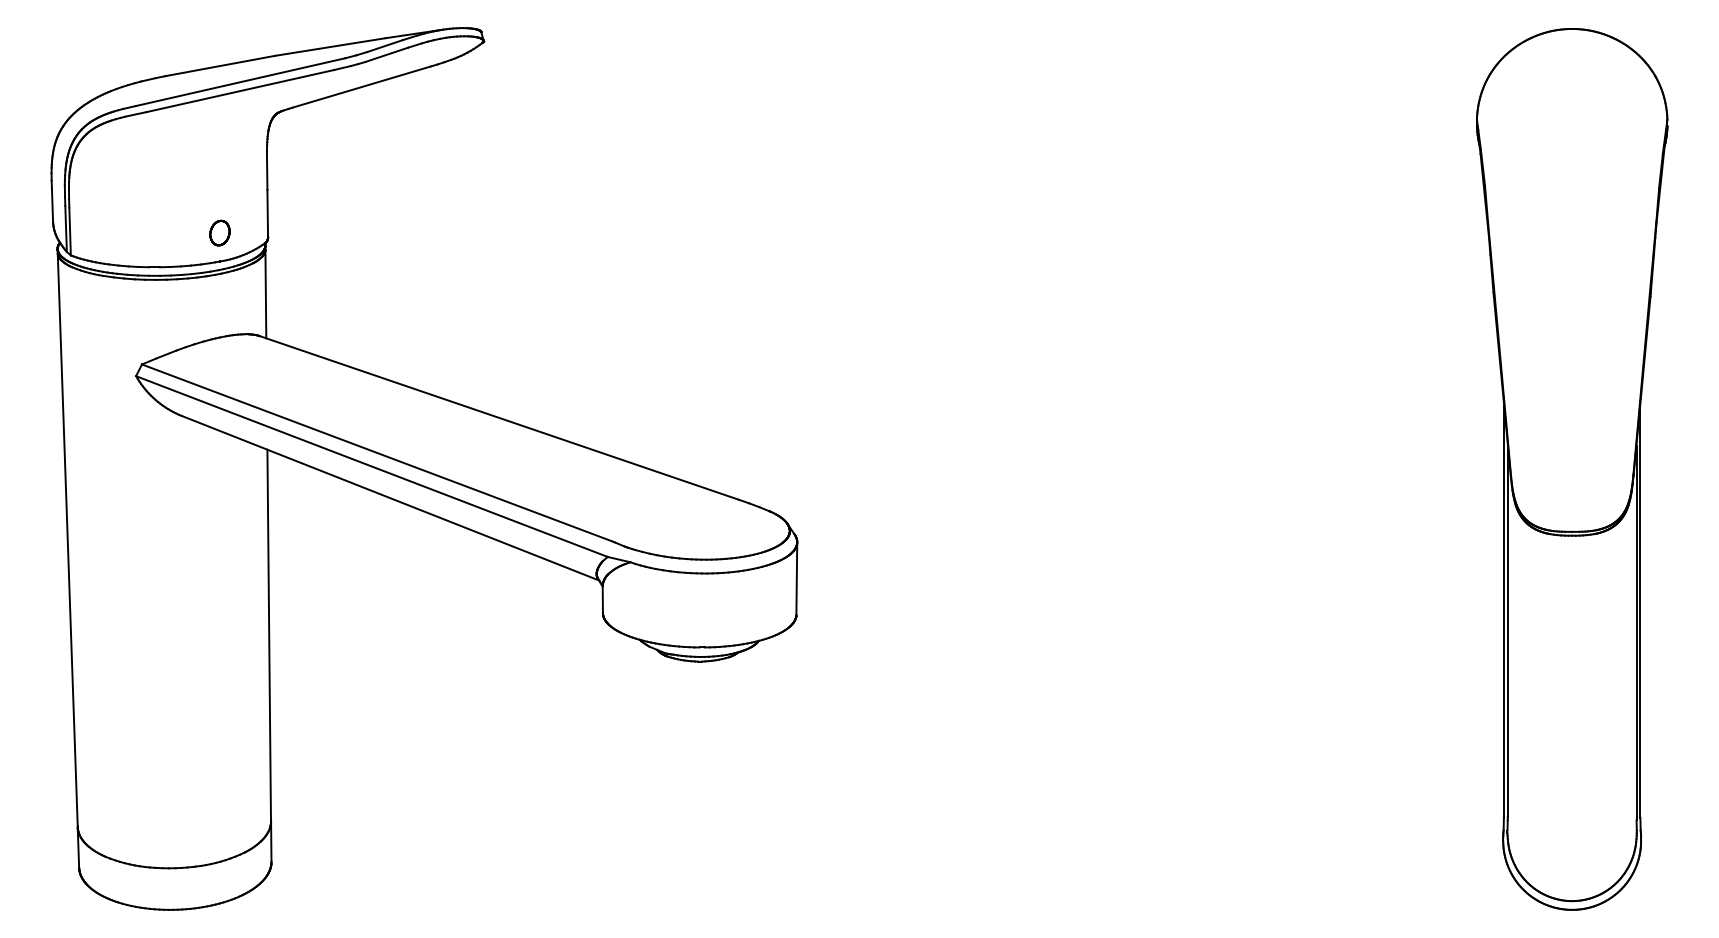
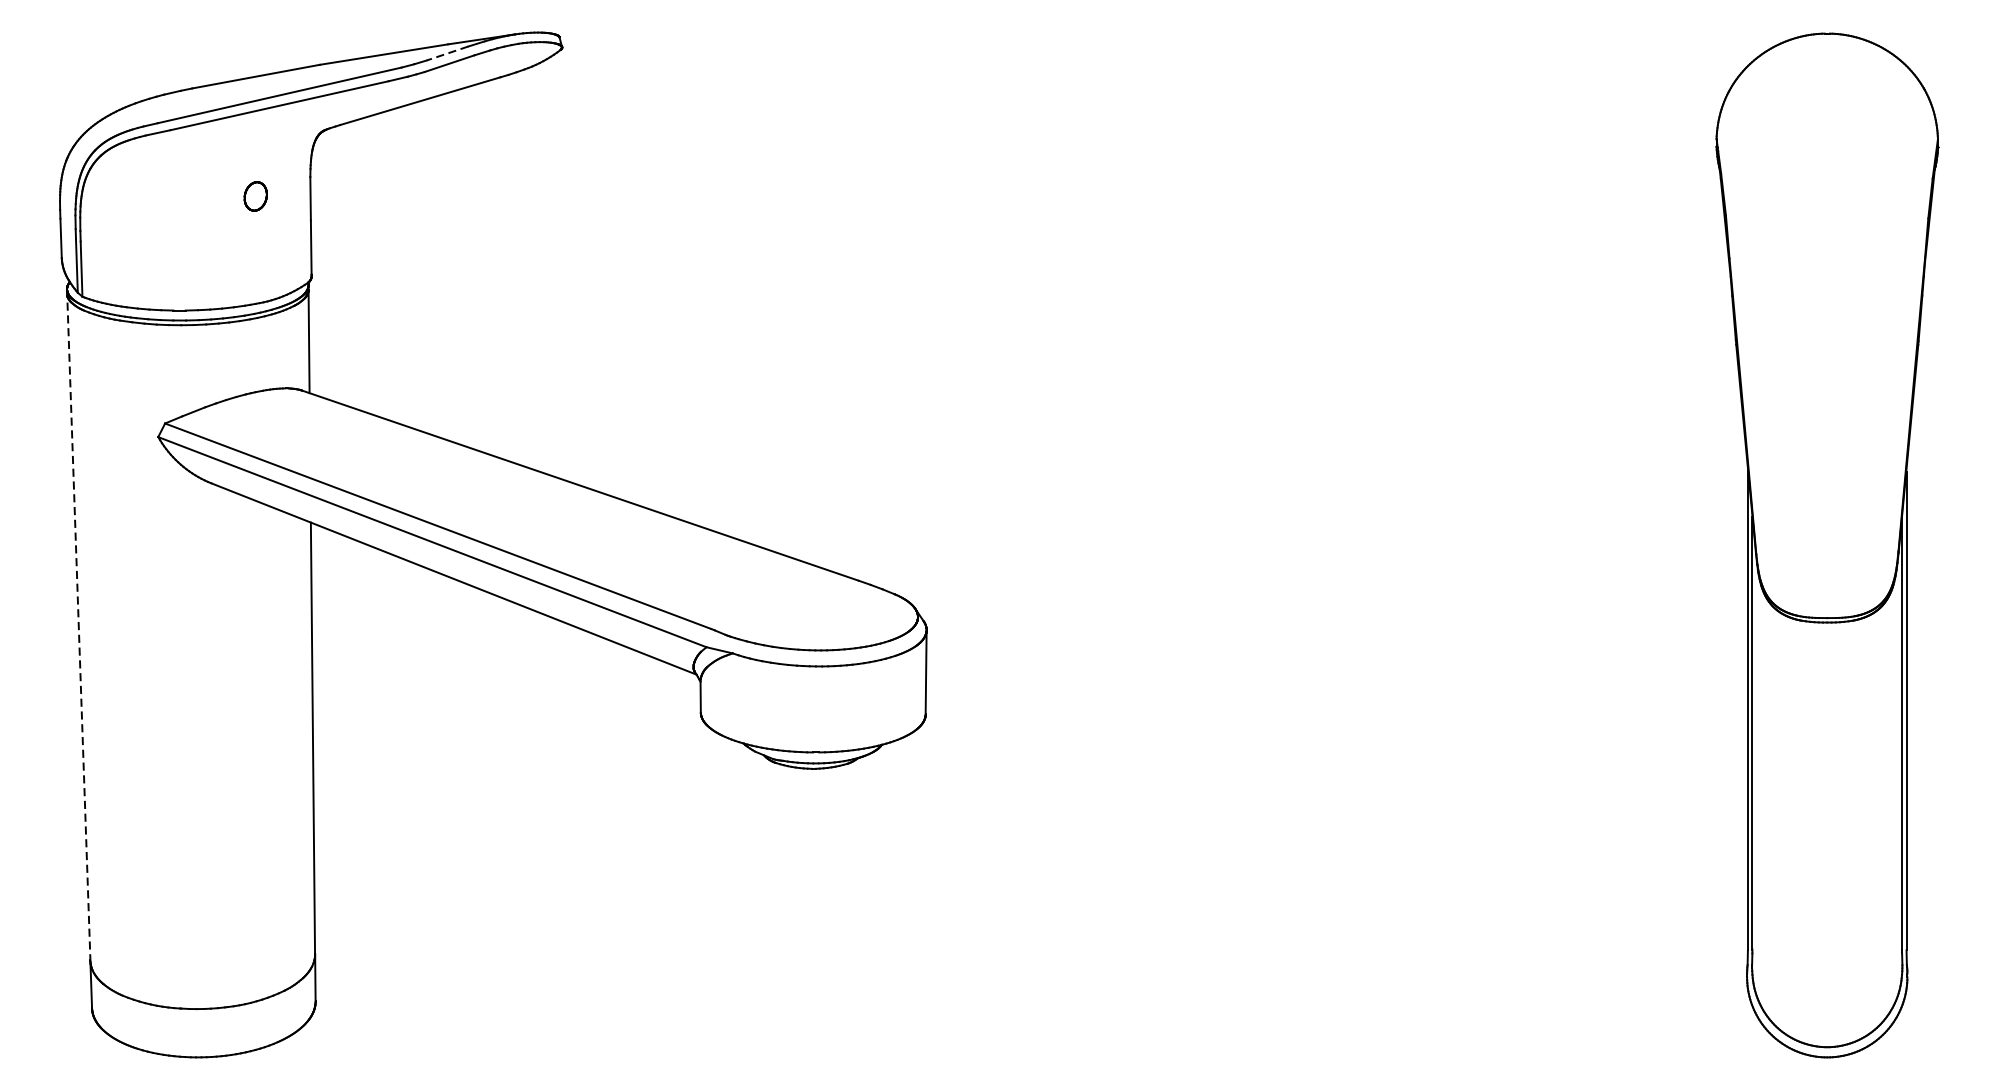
line: (385, 46) -> (448, 53), solid -> dashed
part: (219, 232) -> (255, 195), moved
line: (67, 538) -> (78, 625), solid -> dashed

